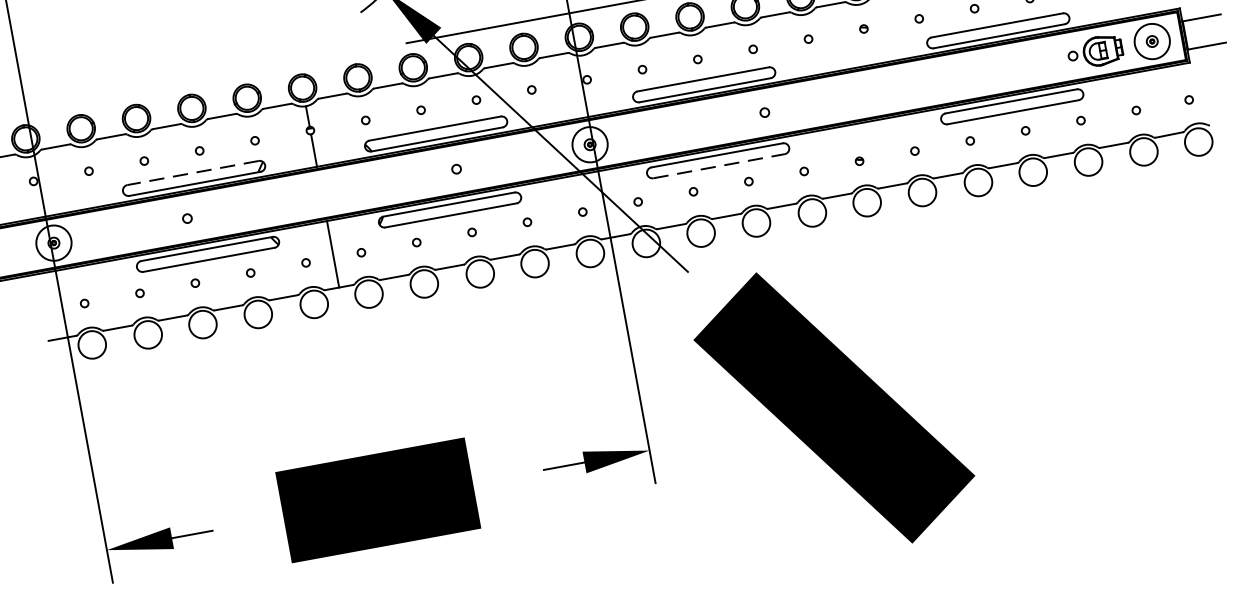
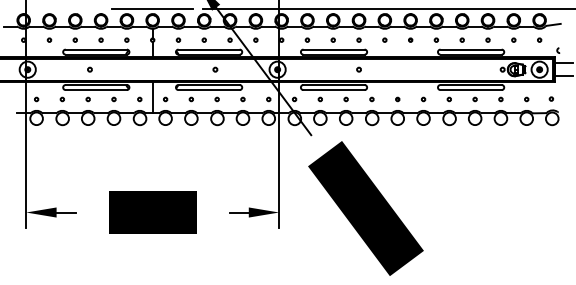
line: (297, 62) -> (152, 8), added
line: (720, 166) -> (334, 90), dashed -> solid
line: (193, 172) -> (96, 49), dashed -> solid

